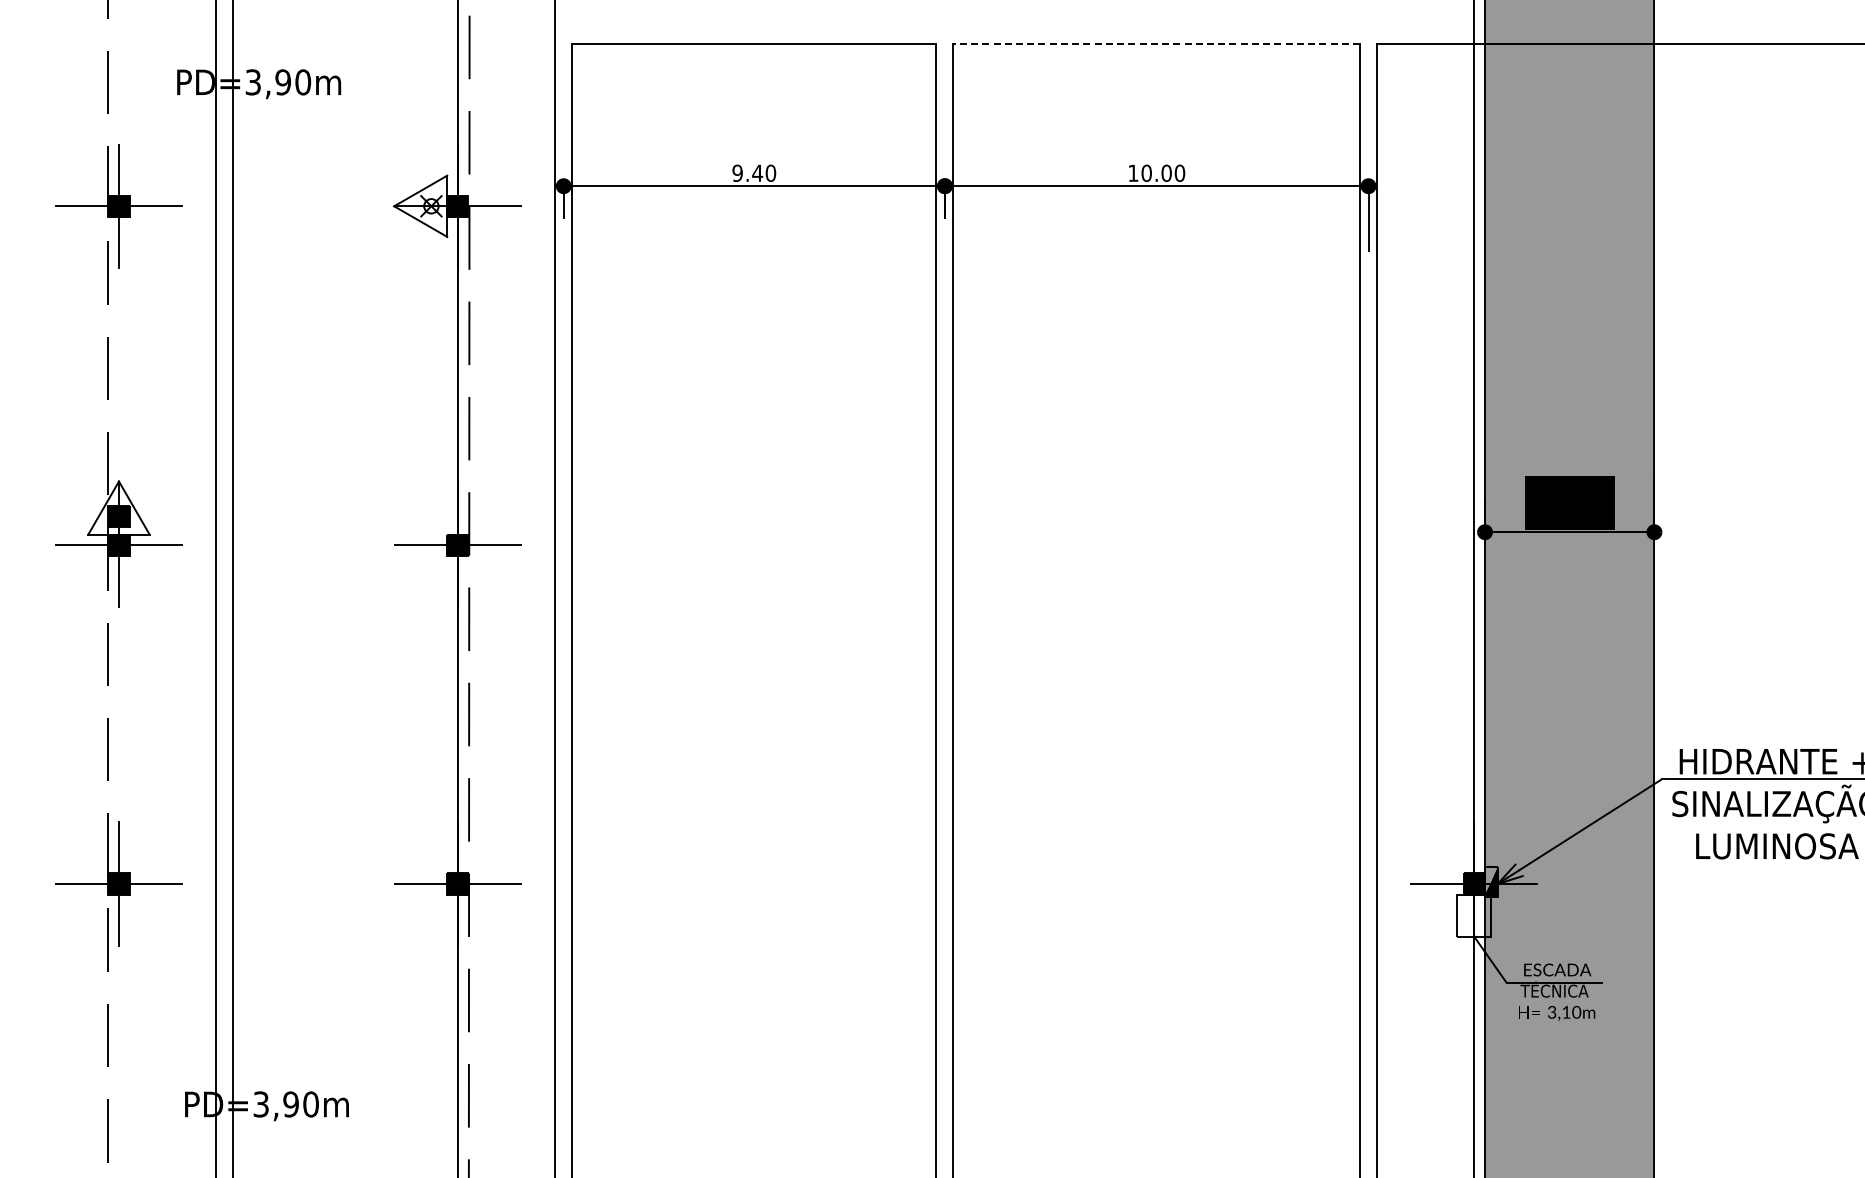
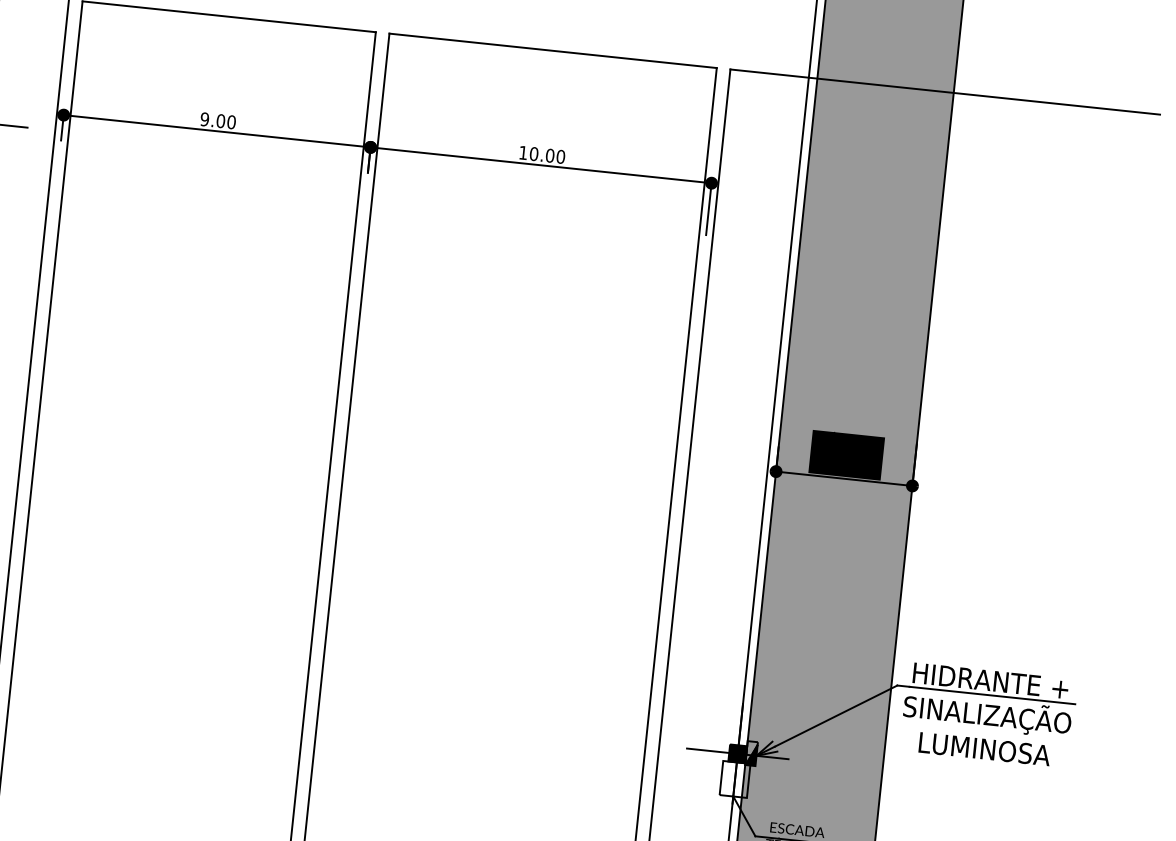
line: (1156, 44) -> (552, 51), dashed -> solid
text: (757, 173) -> (220, 121), 9.40 -> 9.00

